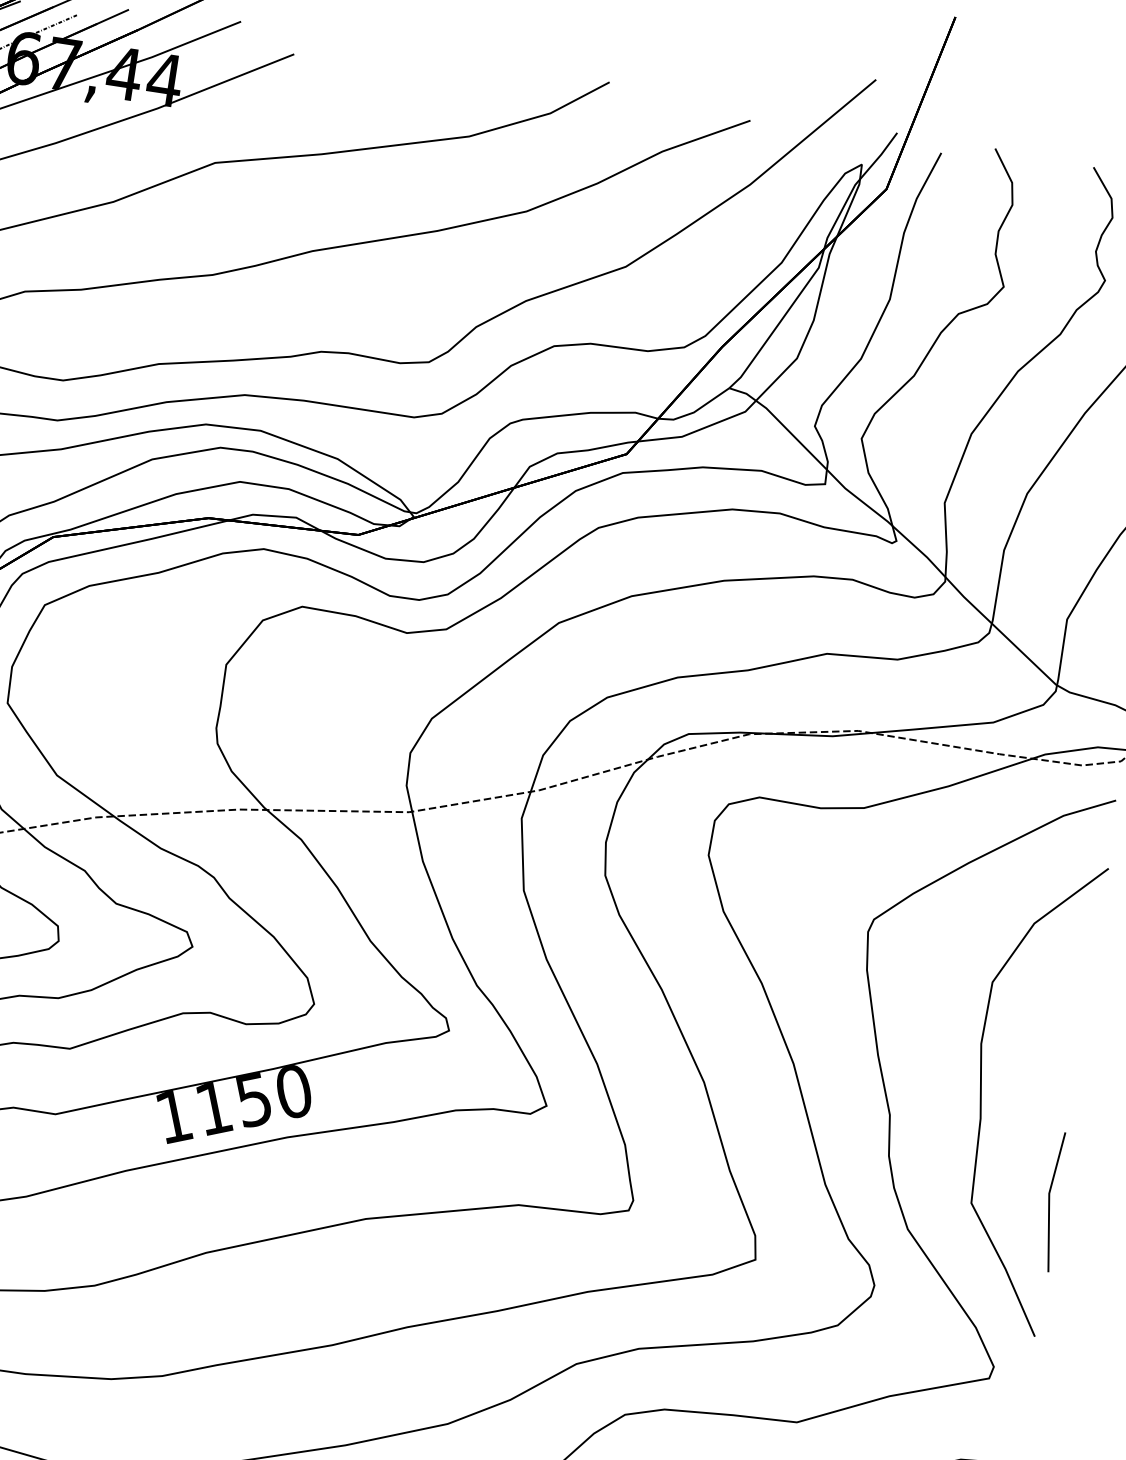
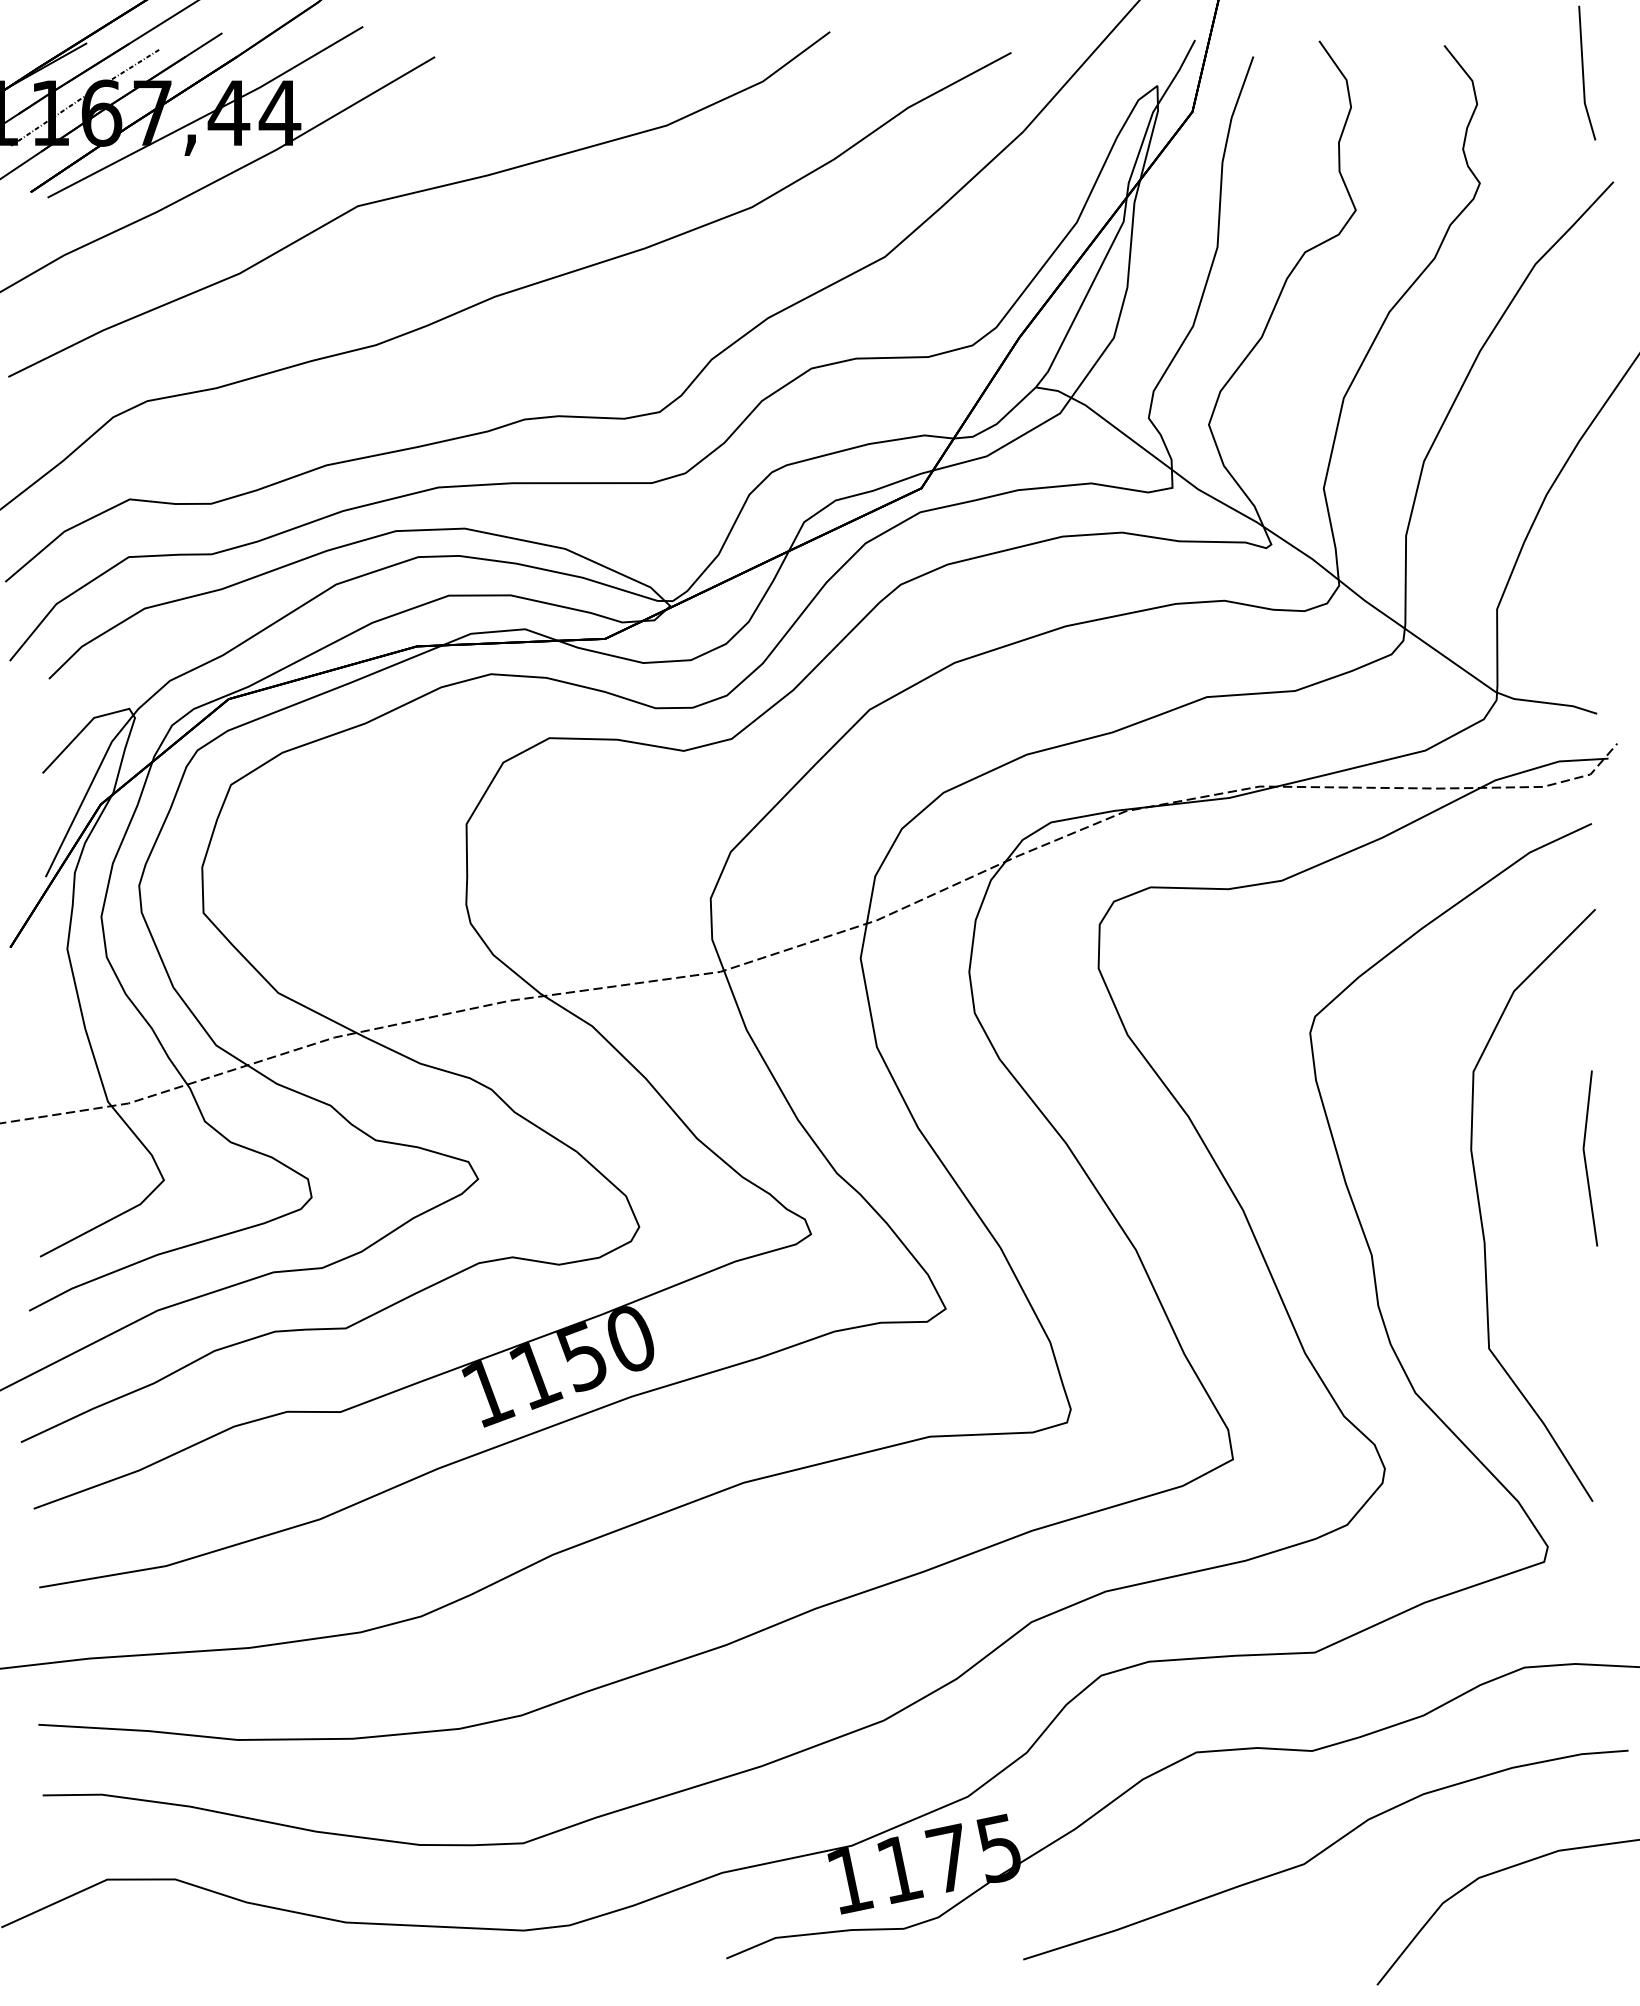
line: (1050, 1202) -> (1586, 1160), moved

